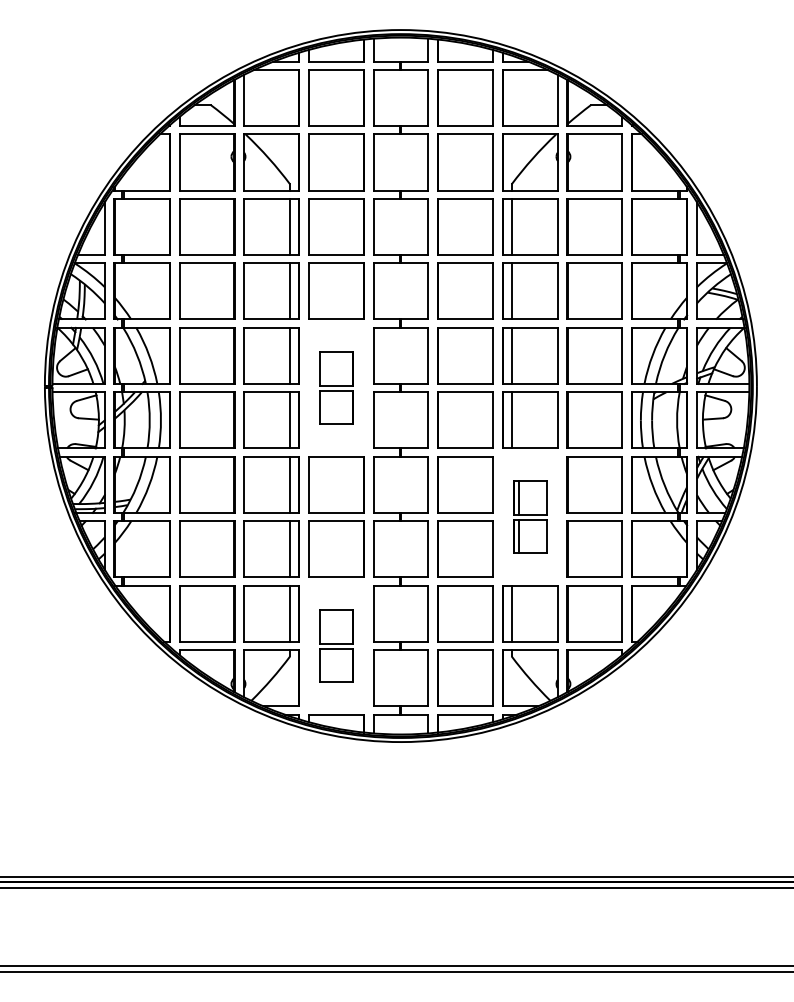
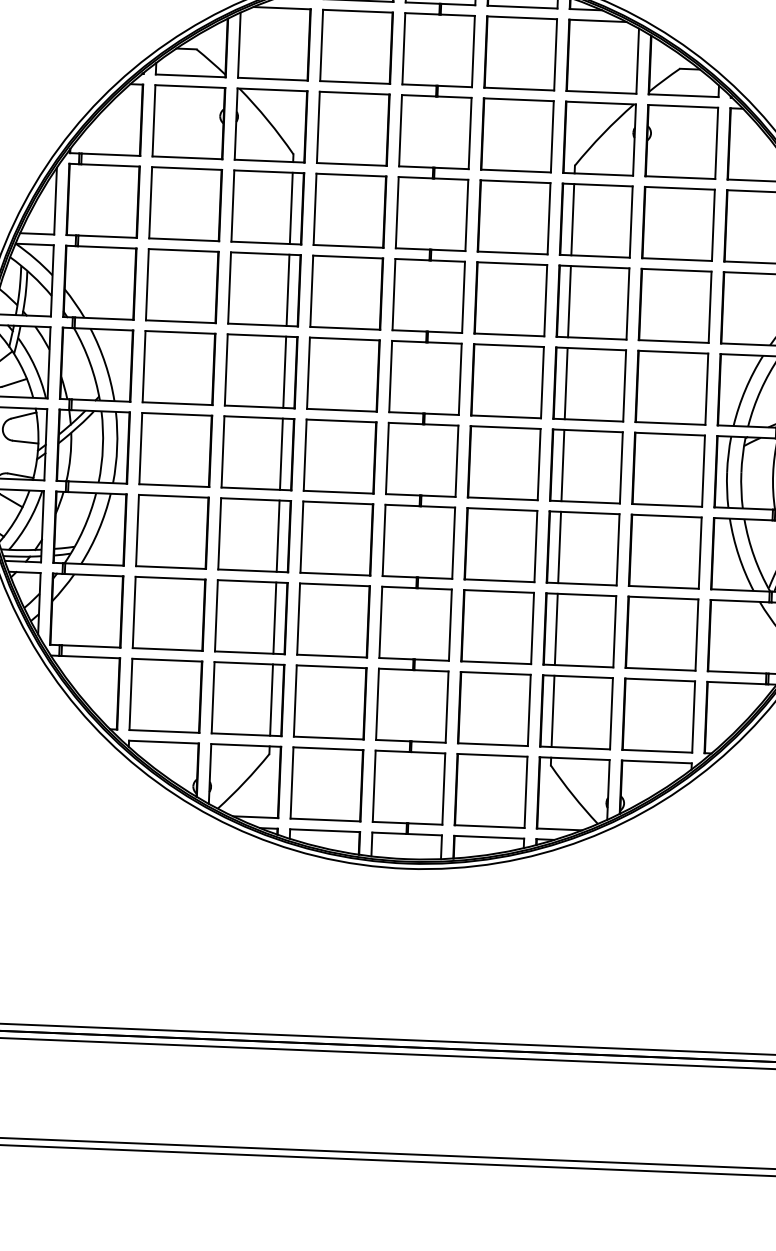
part: (336, 387) -> (341, 414), size x1.67
part: (530, 516) -> (581, 588), size x1.67
part: (336, 645) -> (328, 742), size x1.67

